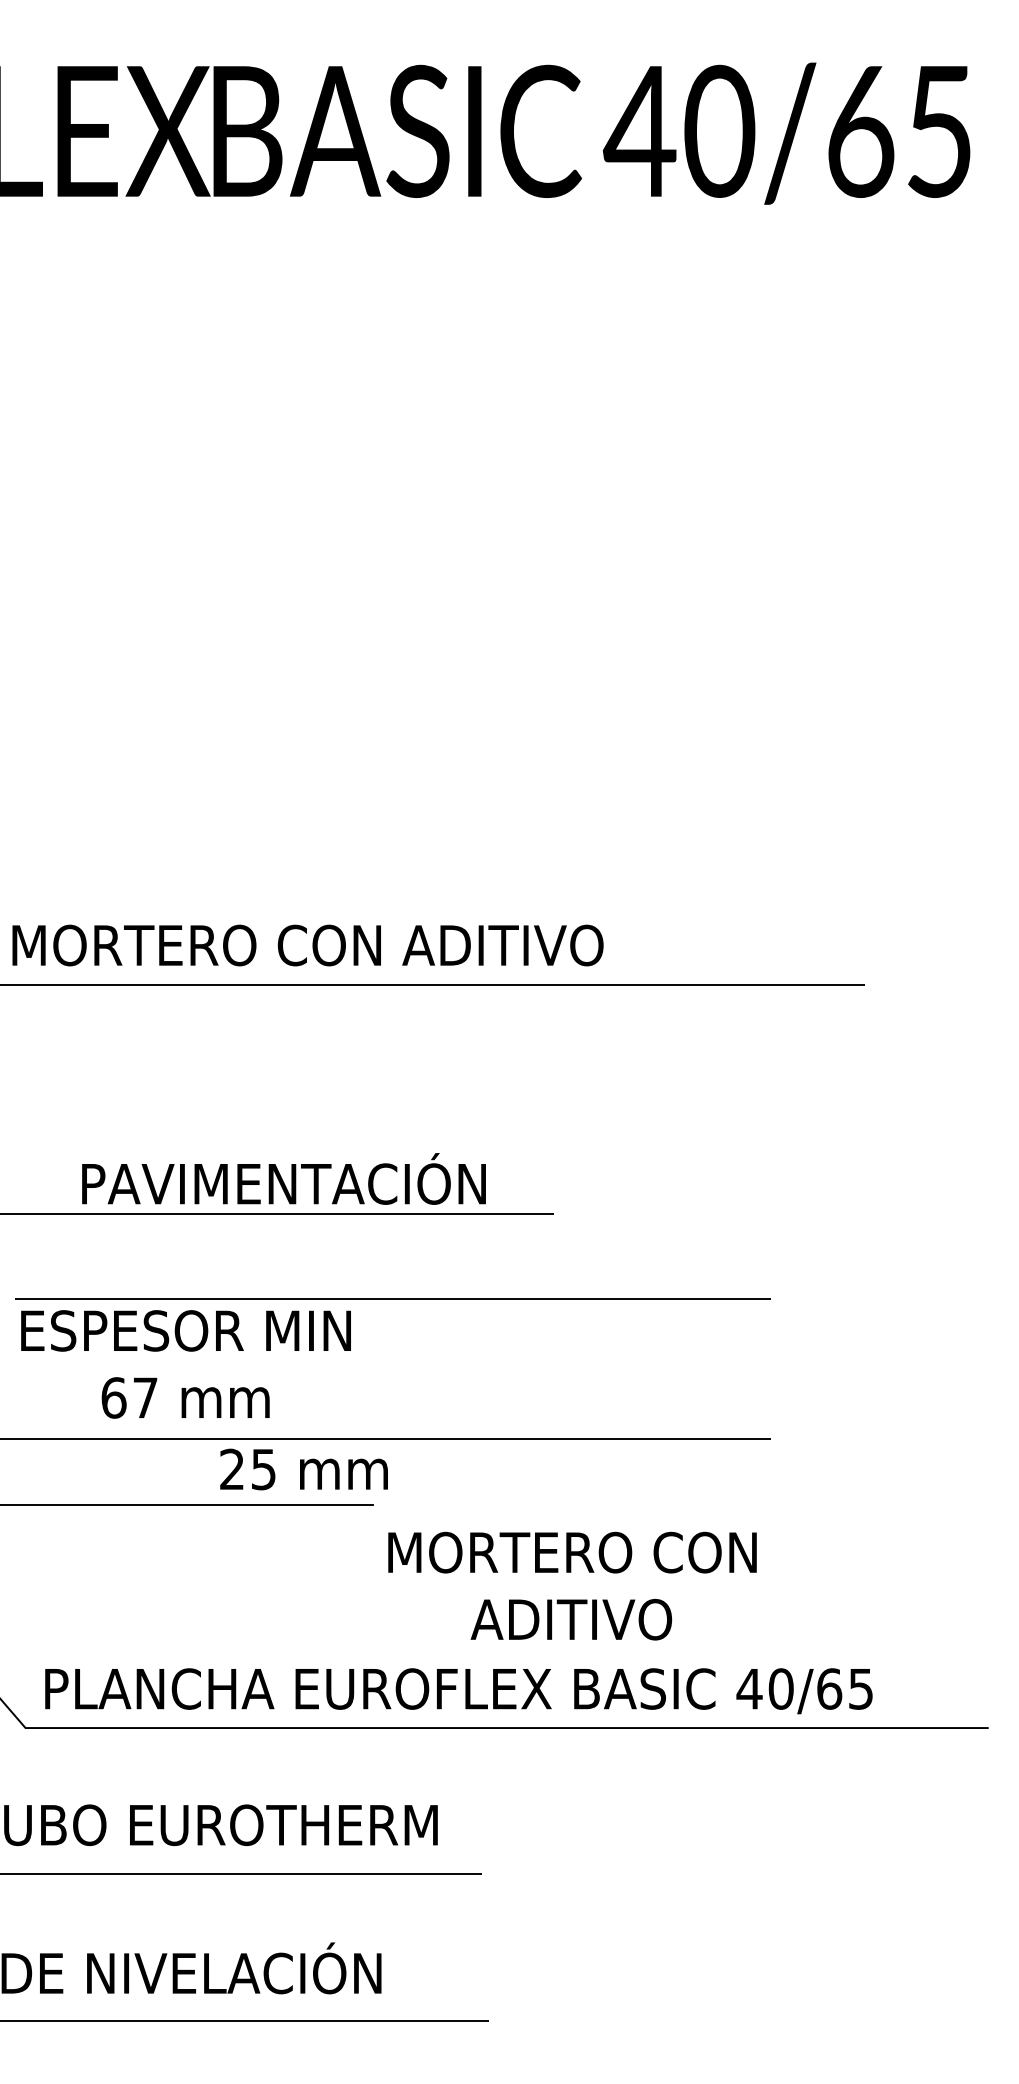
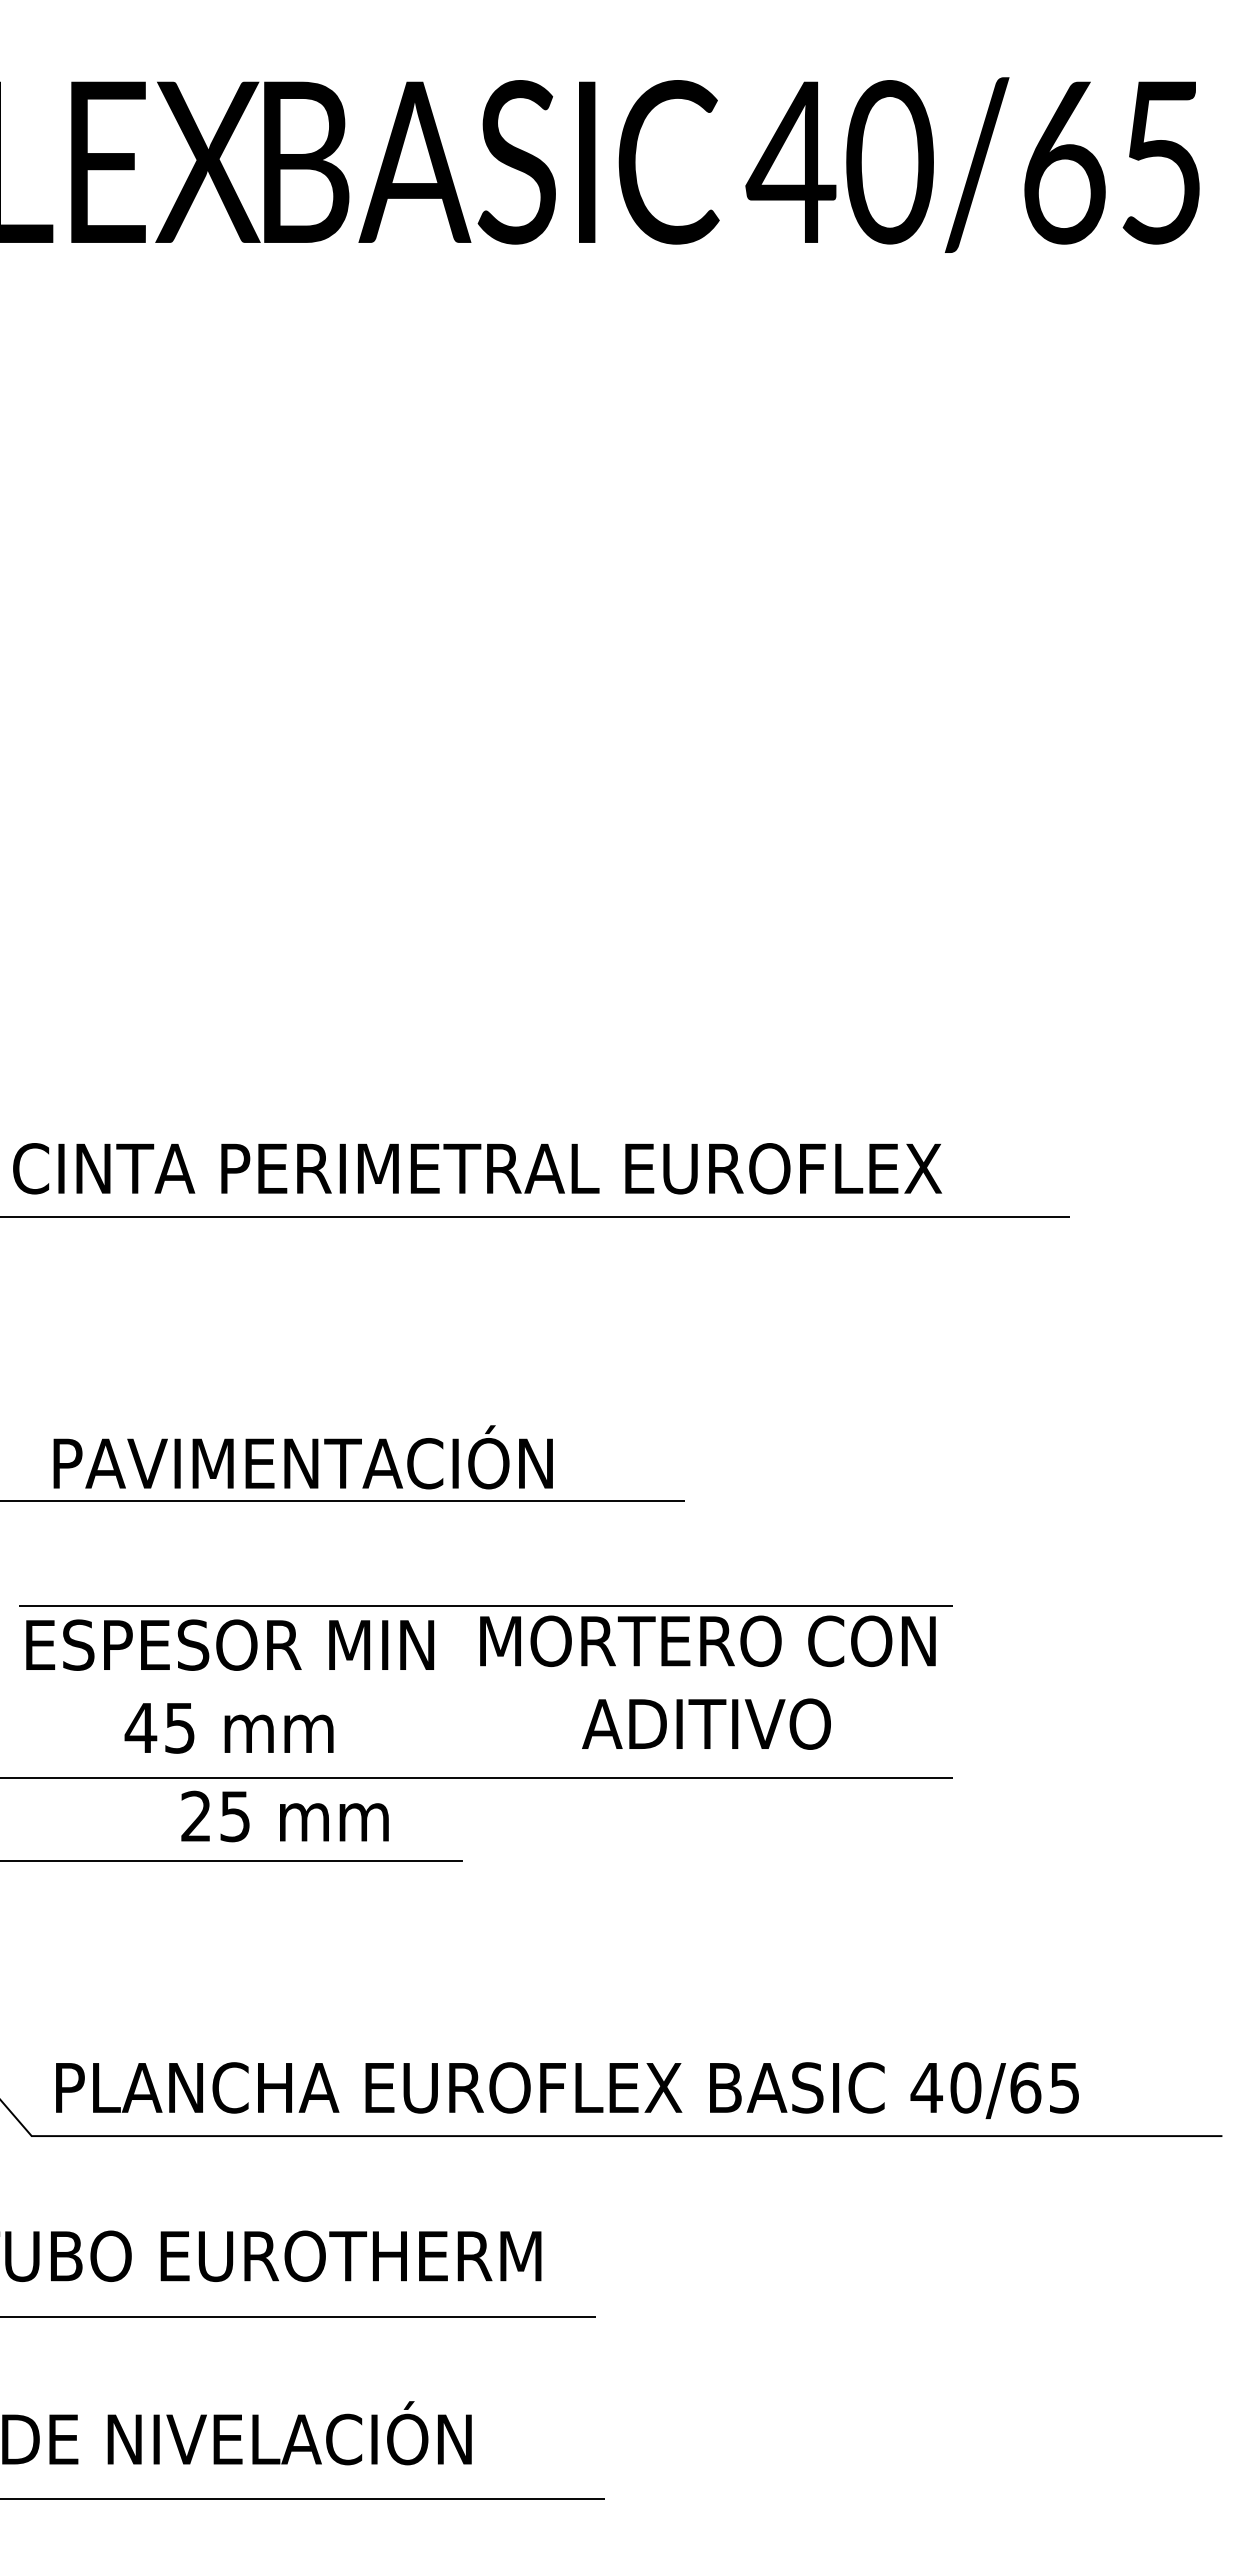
text: (386, 945) -> (477, 1168), MORTERO CON ADITIVO -> CINTA PERIMETRAL EUROFLEX
text: (283, 1179) -> (302, 1457), moved
text: (128, 1397) -> (159, 1727), 67 -> 45
text: (303, 1469) -> (284, 1816), moved
text: (572, 1585) -> (707, 1682), moved

